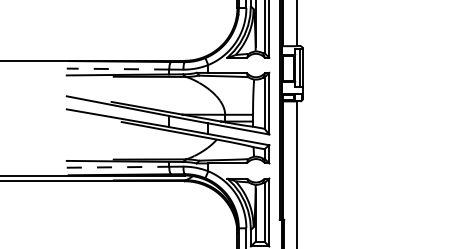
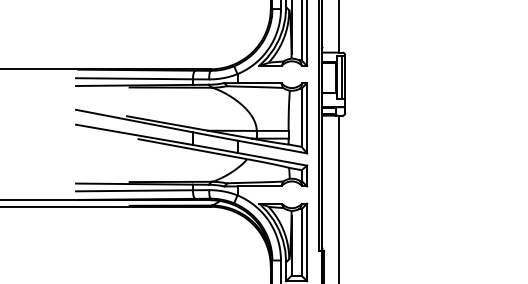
line: (117, 69) -> (133, 79), dashed -> solid
line: (118, 167) -> (135, 191), dashed -> solid

